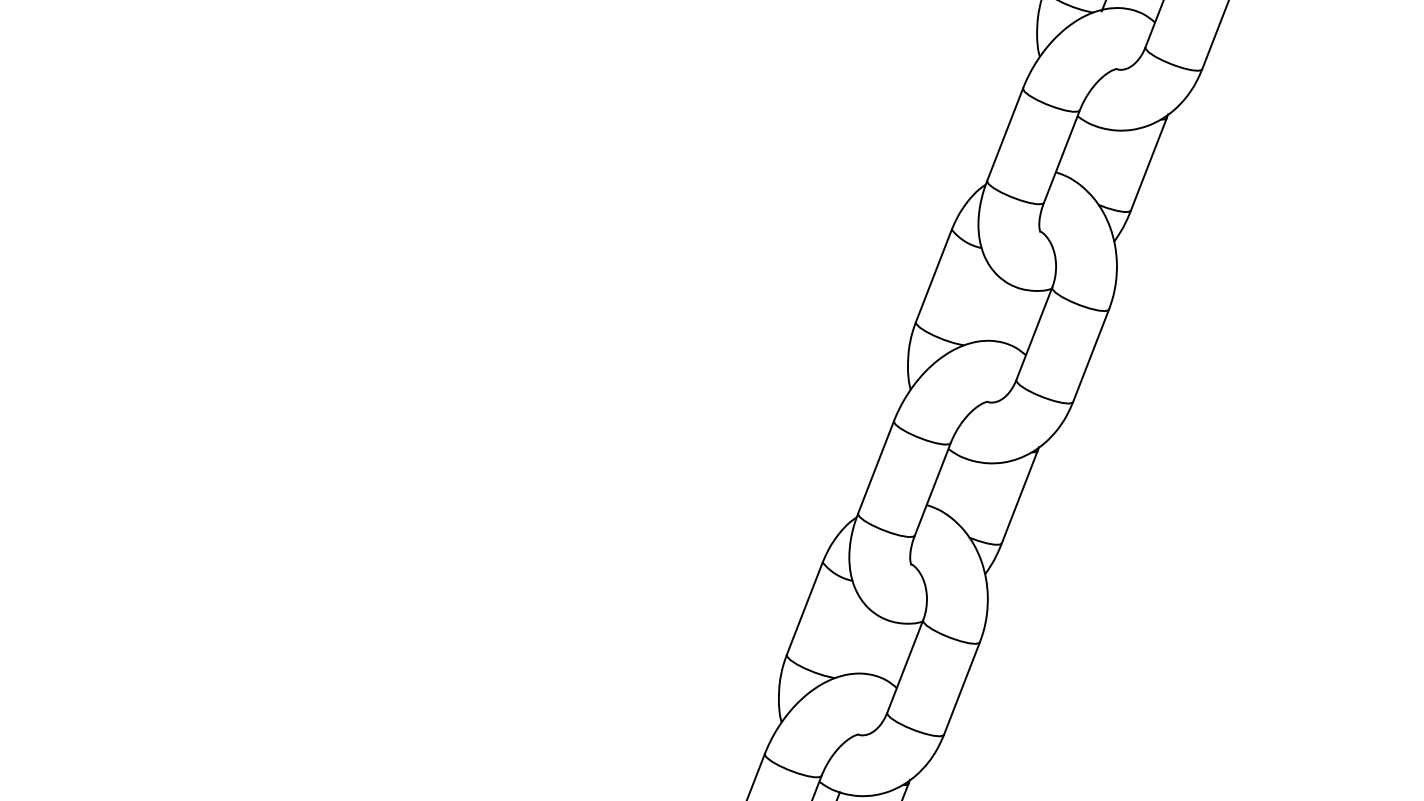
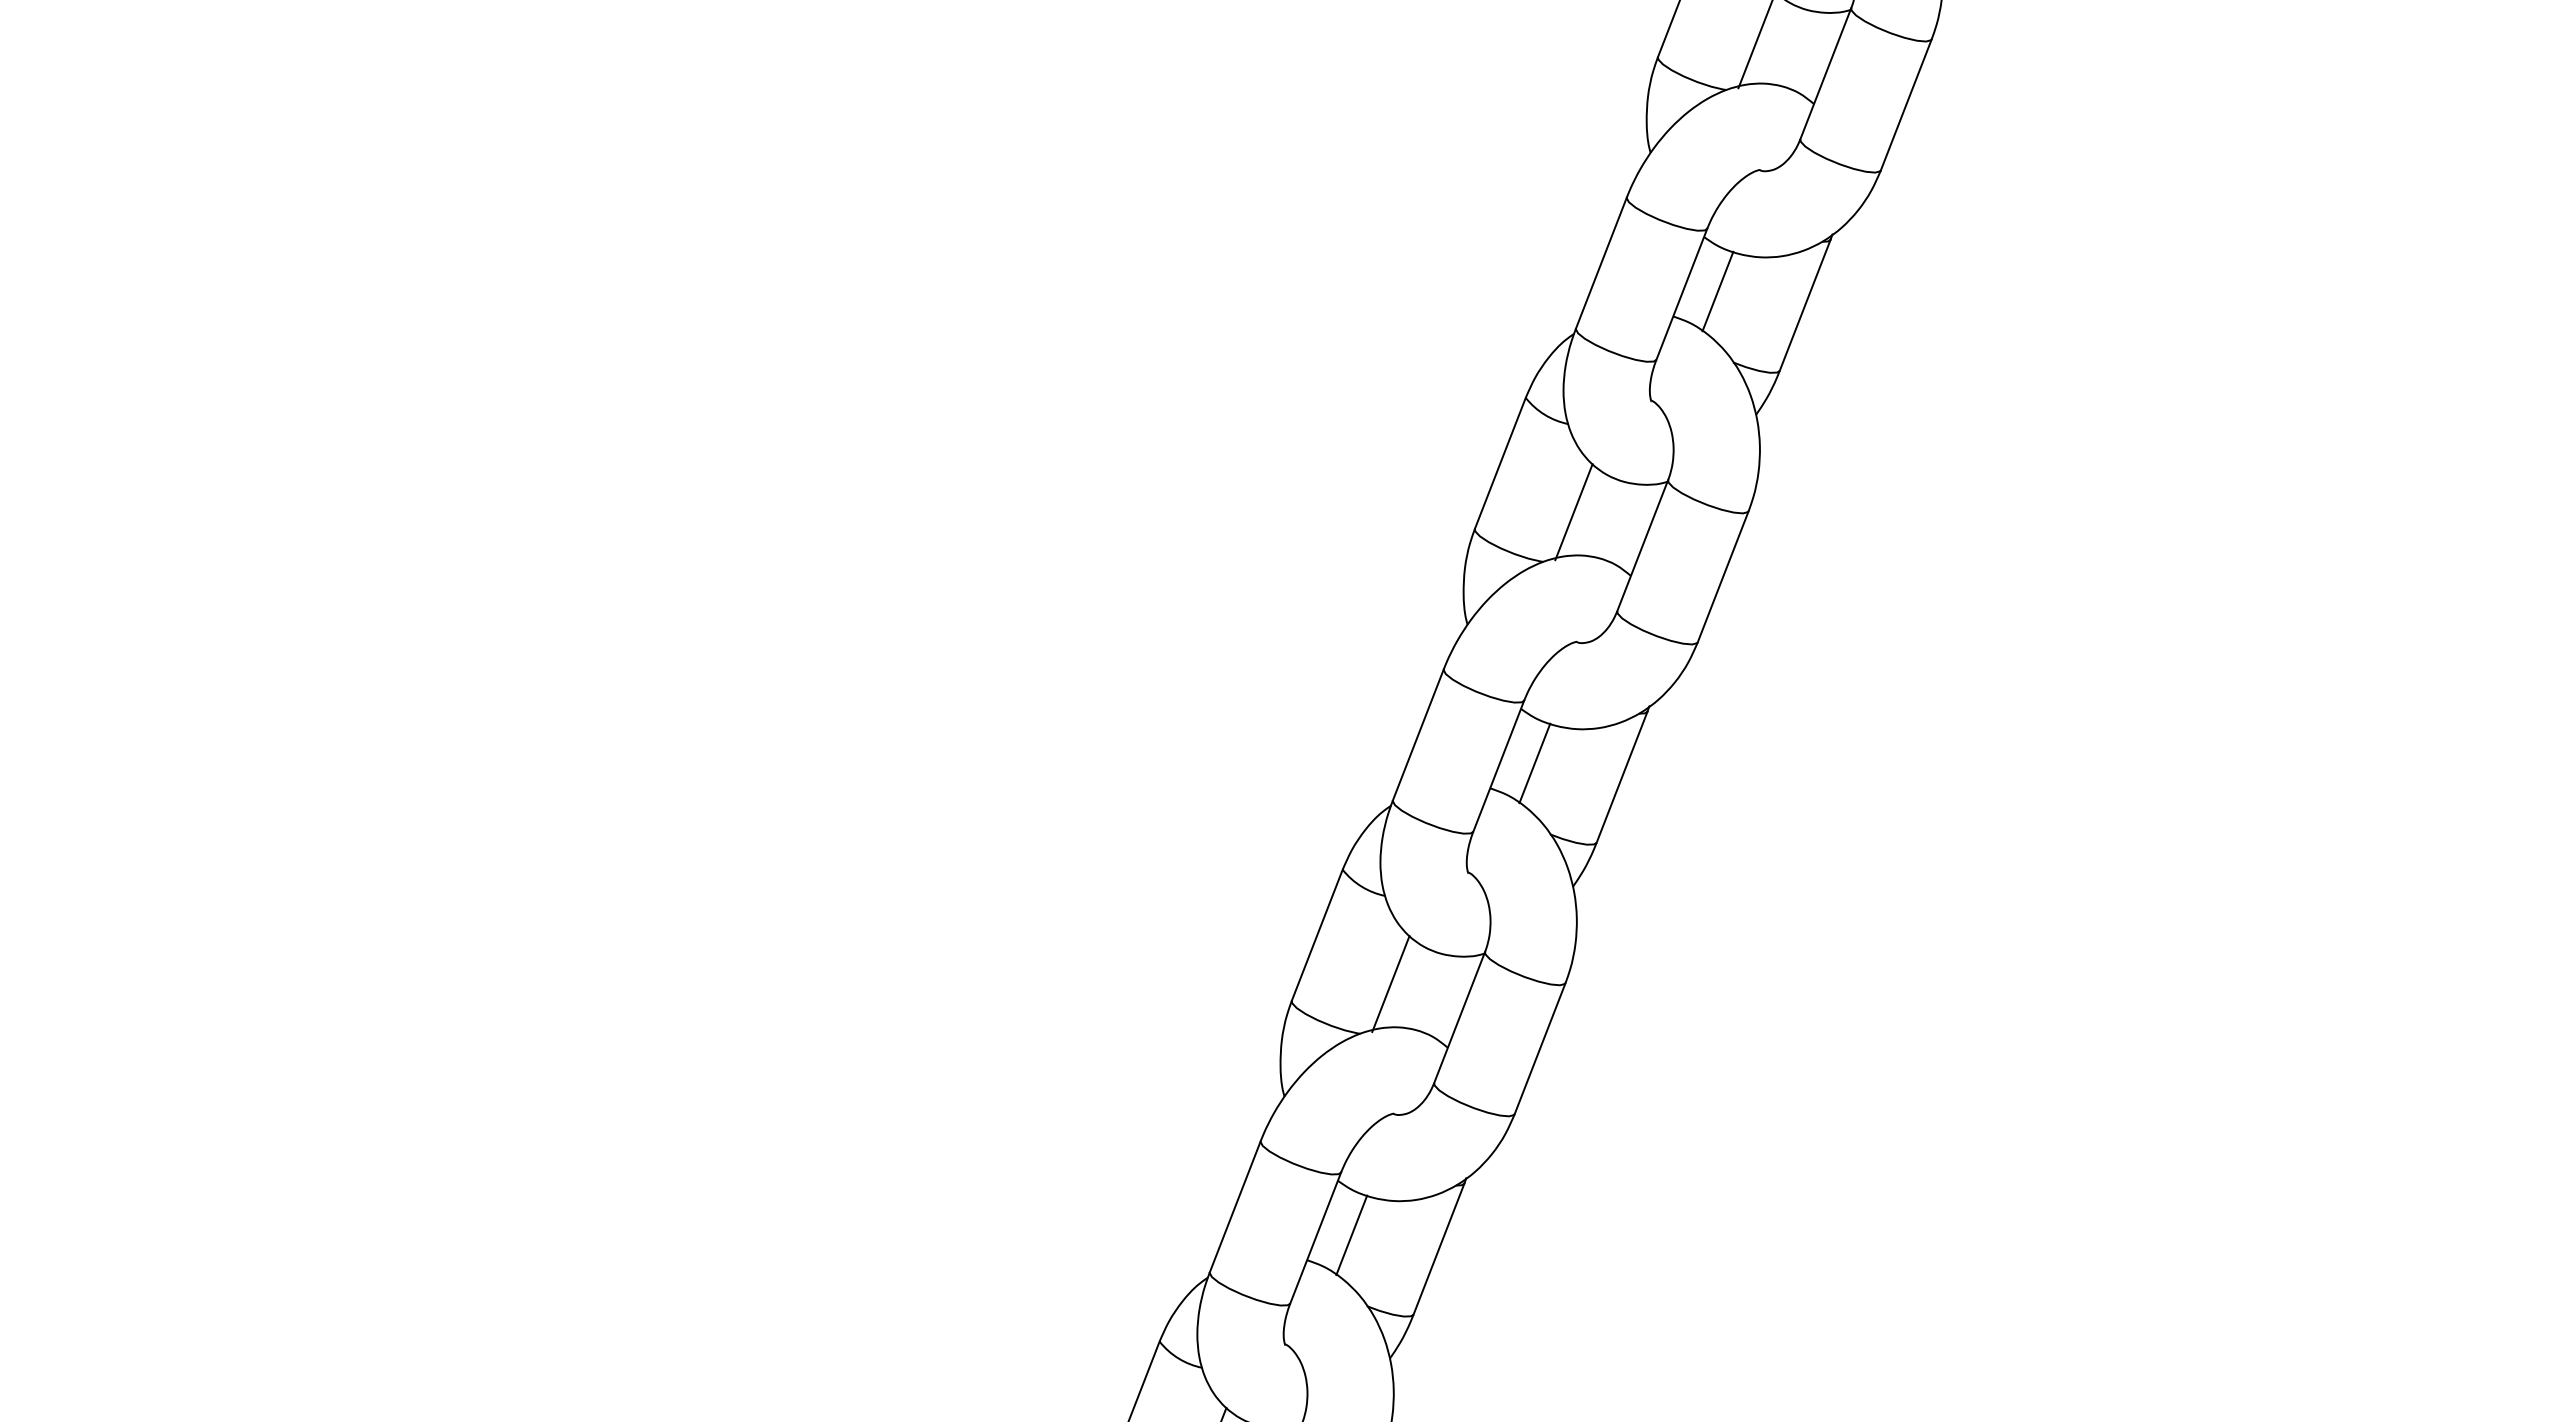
line: (1087, 154) -> (1717, 291), added
line: (985, 310) -> (1573, 512), added
line: (957, 487) -> (1534, 763), added
line: (856, 643) -> (1390, 984), added

